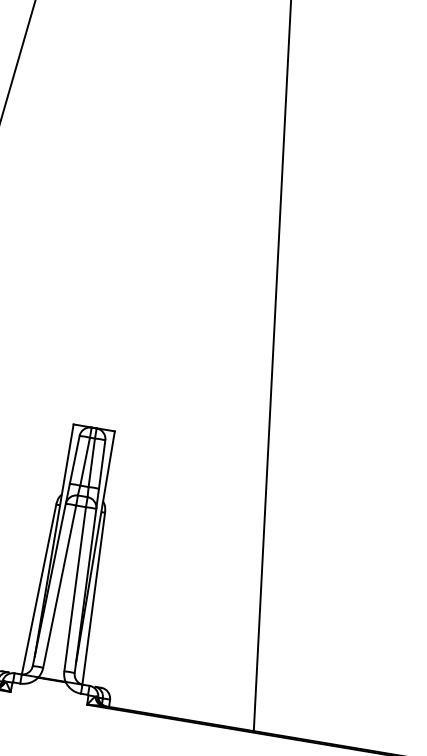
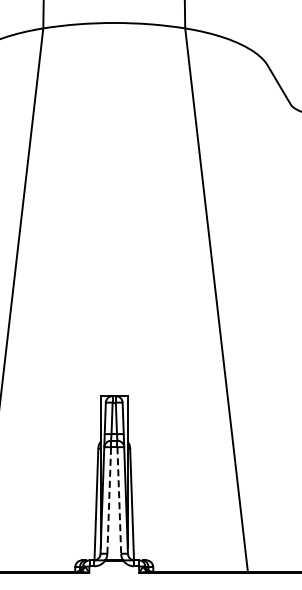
line: (60, 586) -> (109, 500), solid -> dashed
line: (75, 590) -> (119, 501), solid -> dashed

